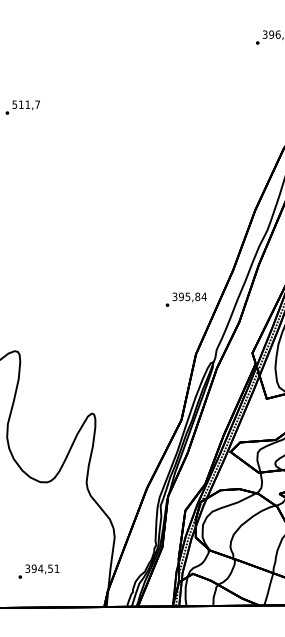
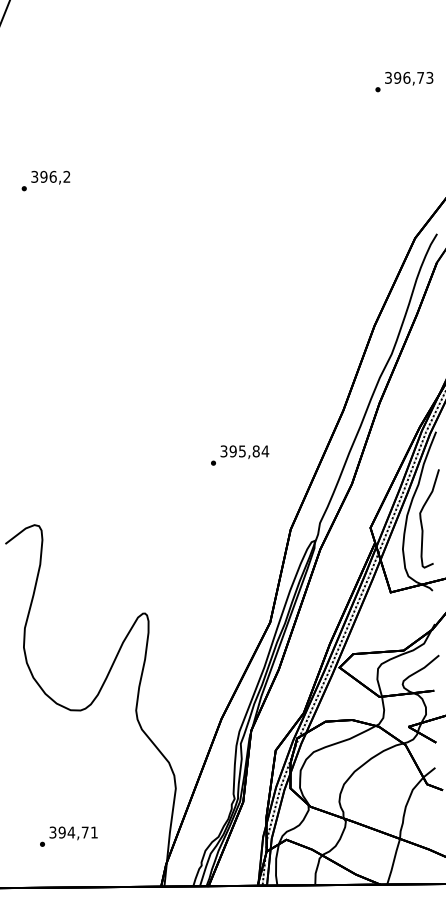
text: (25, 104) -> (50, 176), 511,7 -> 396,2
text: (186, 299) -> (240, 455), moved
text: (50, 568) -> (84, 832), 394,51 -> 394,71

